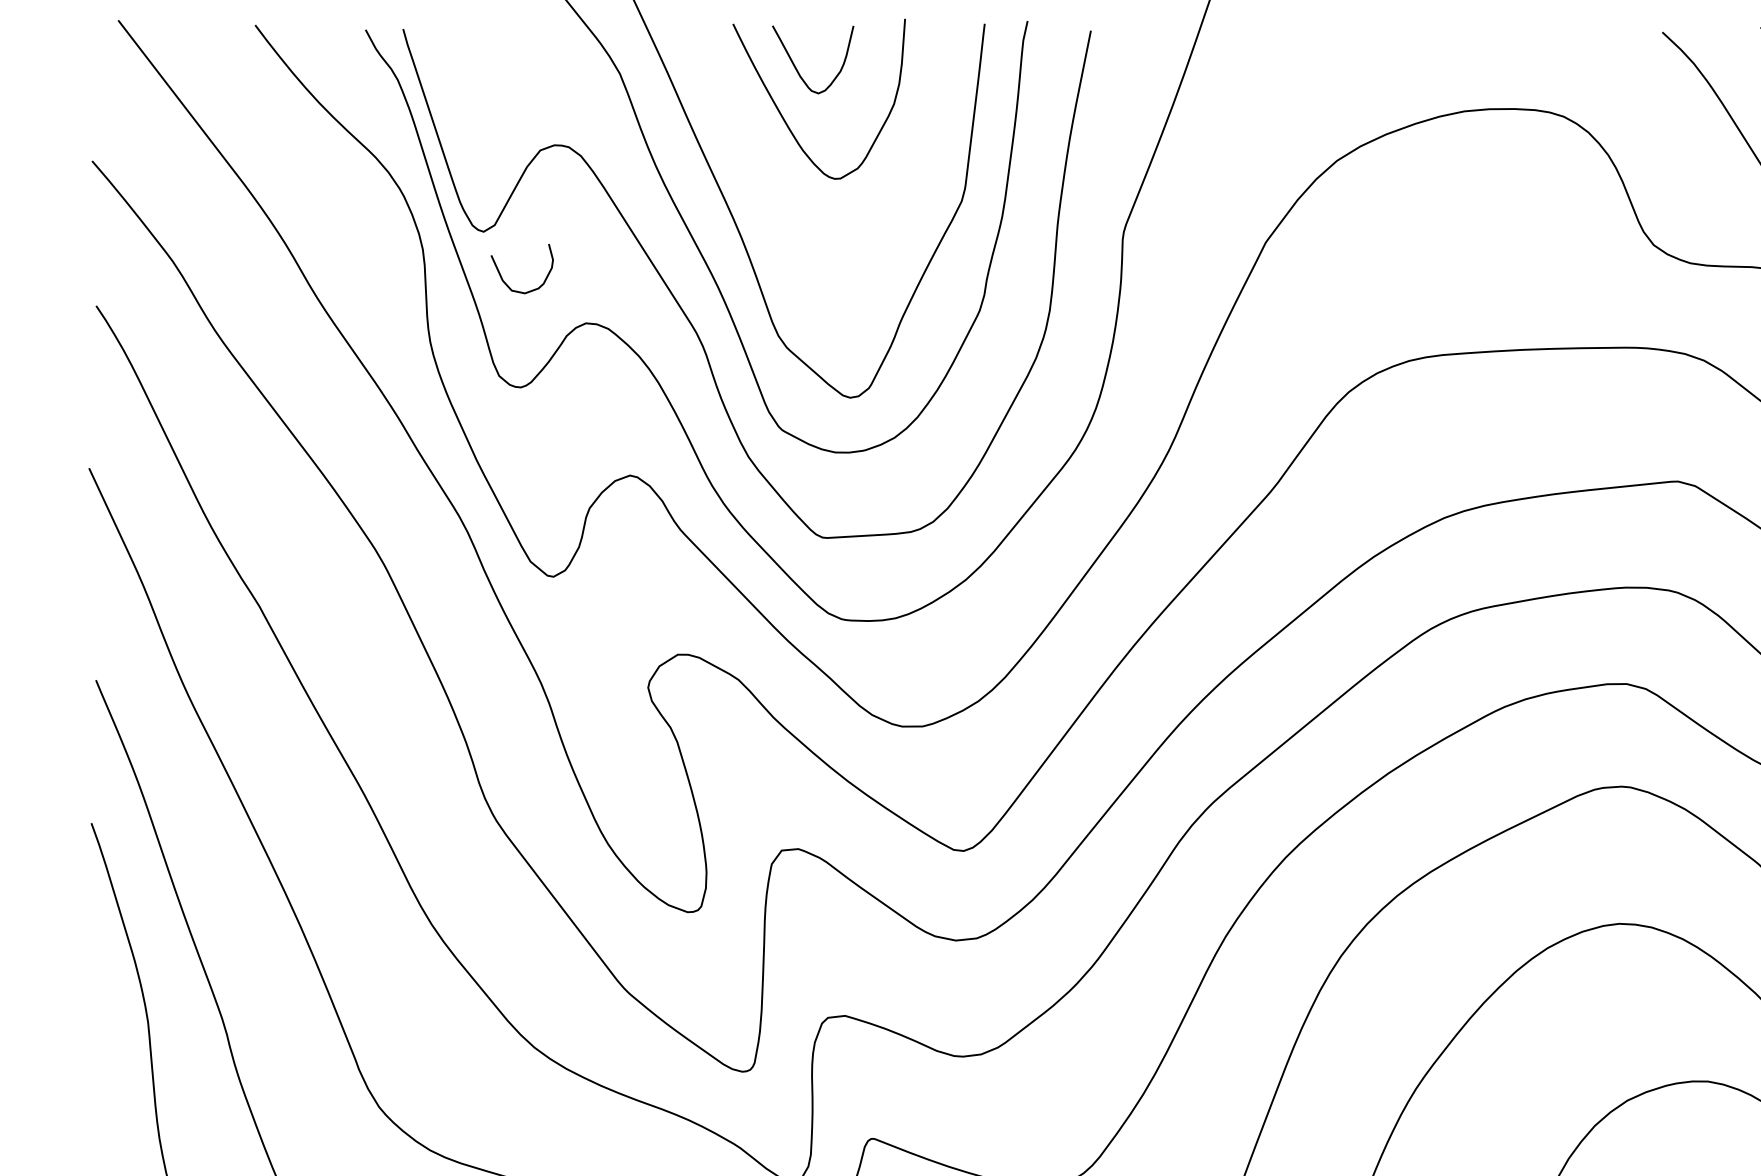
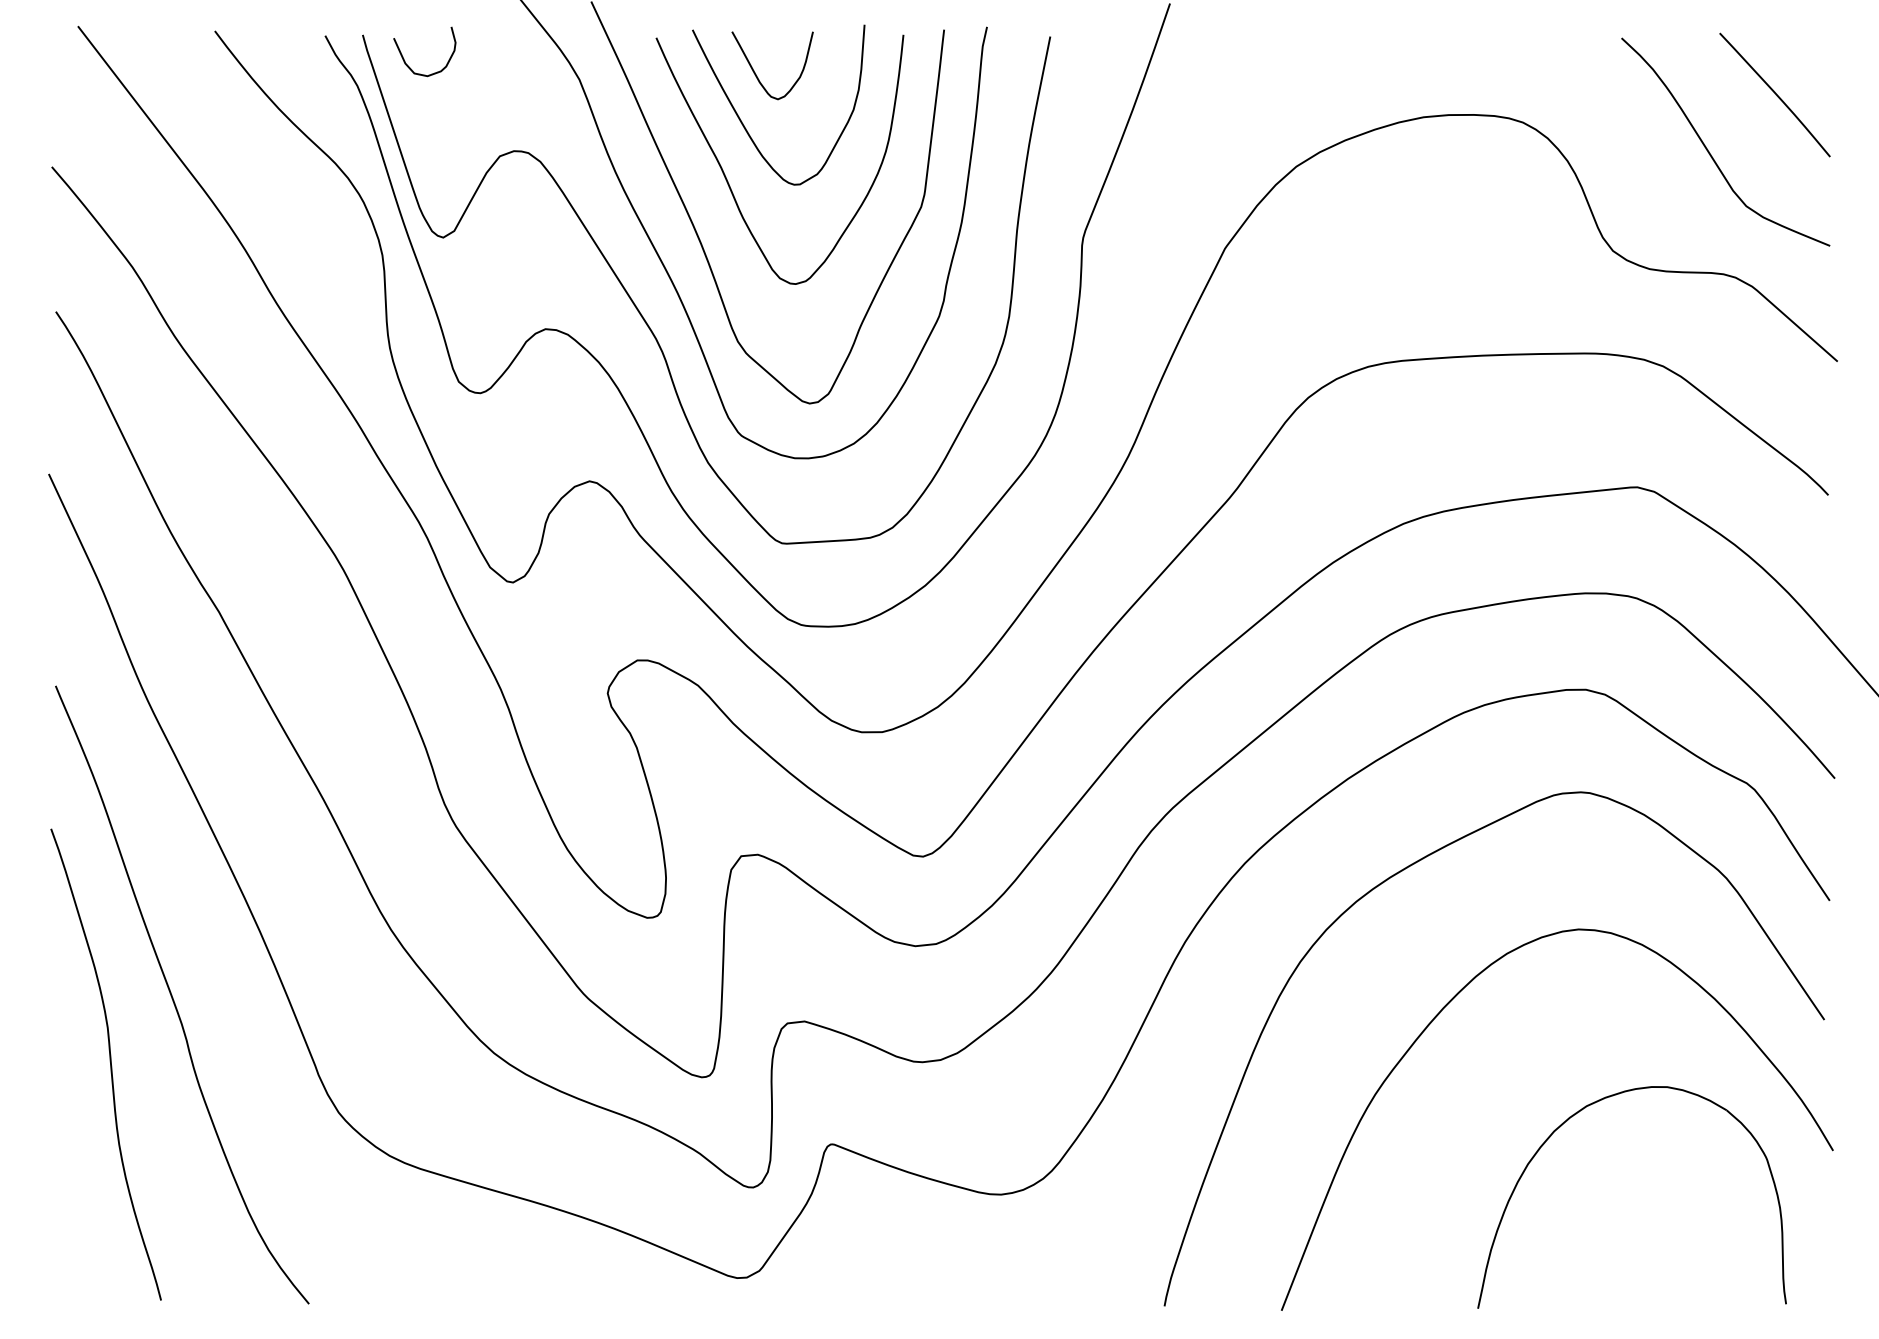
curve: (770, 177) -> (729, 183), added
curve: (501, 275) -> (404, 58), moved

